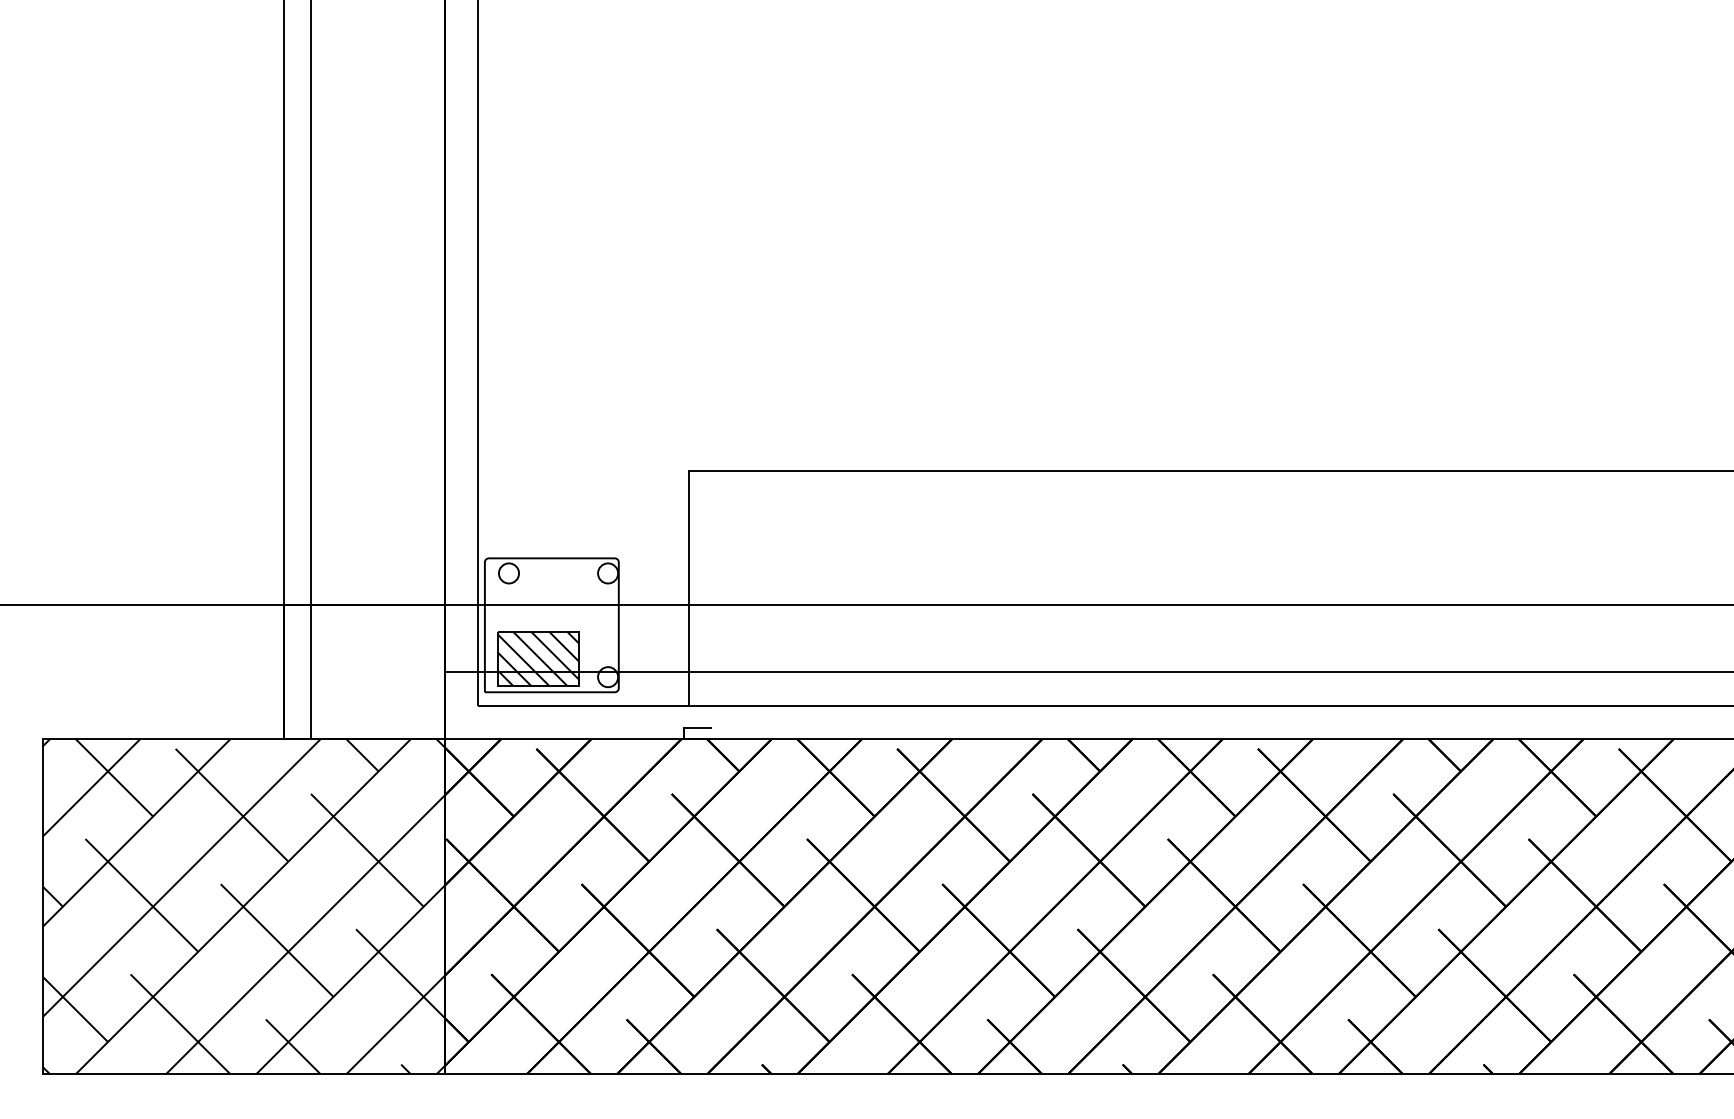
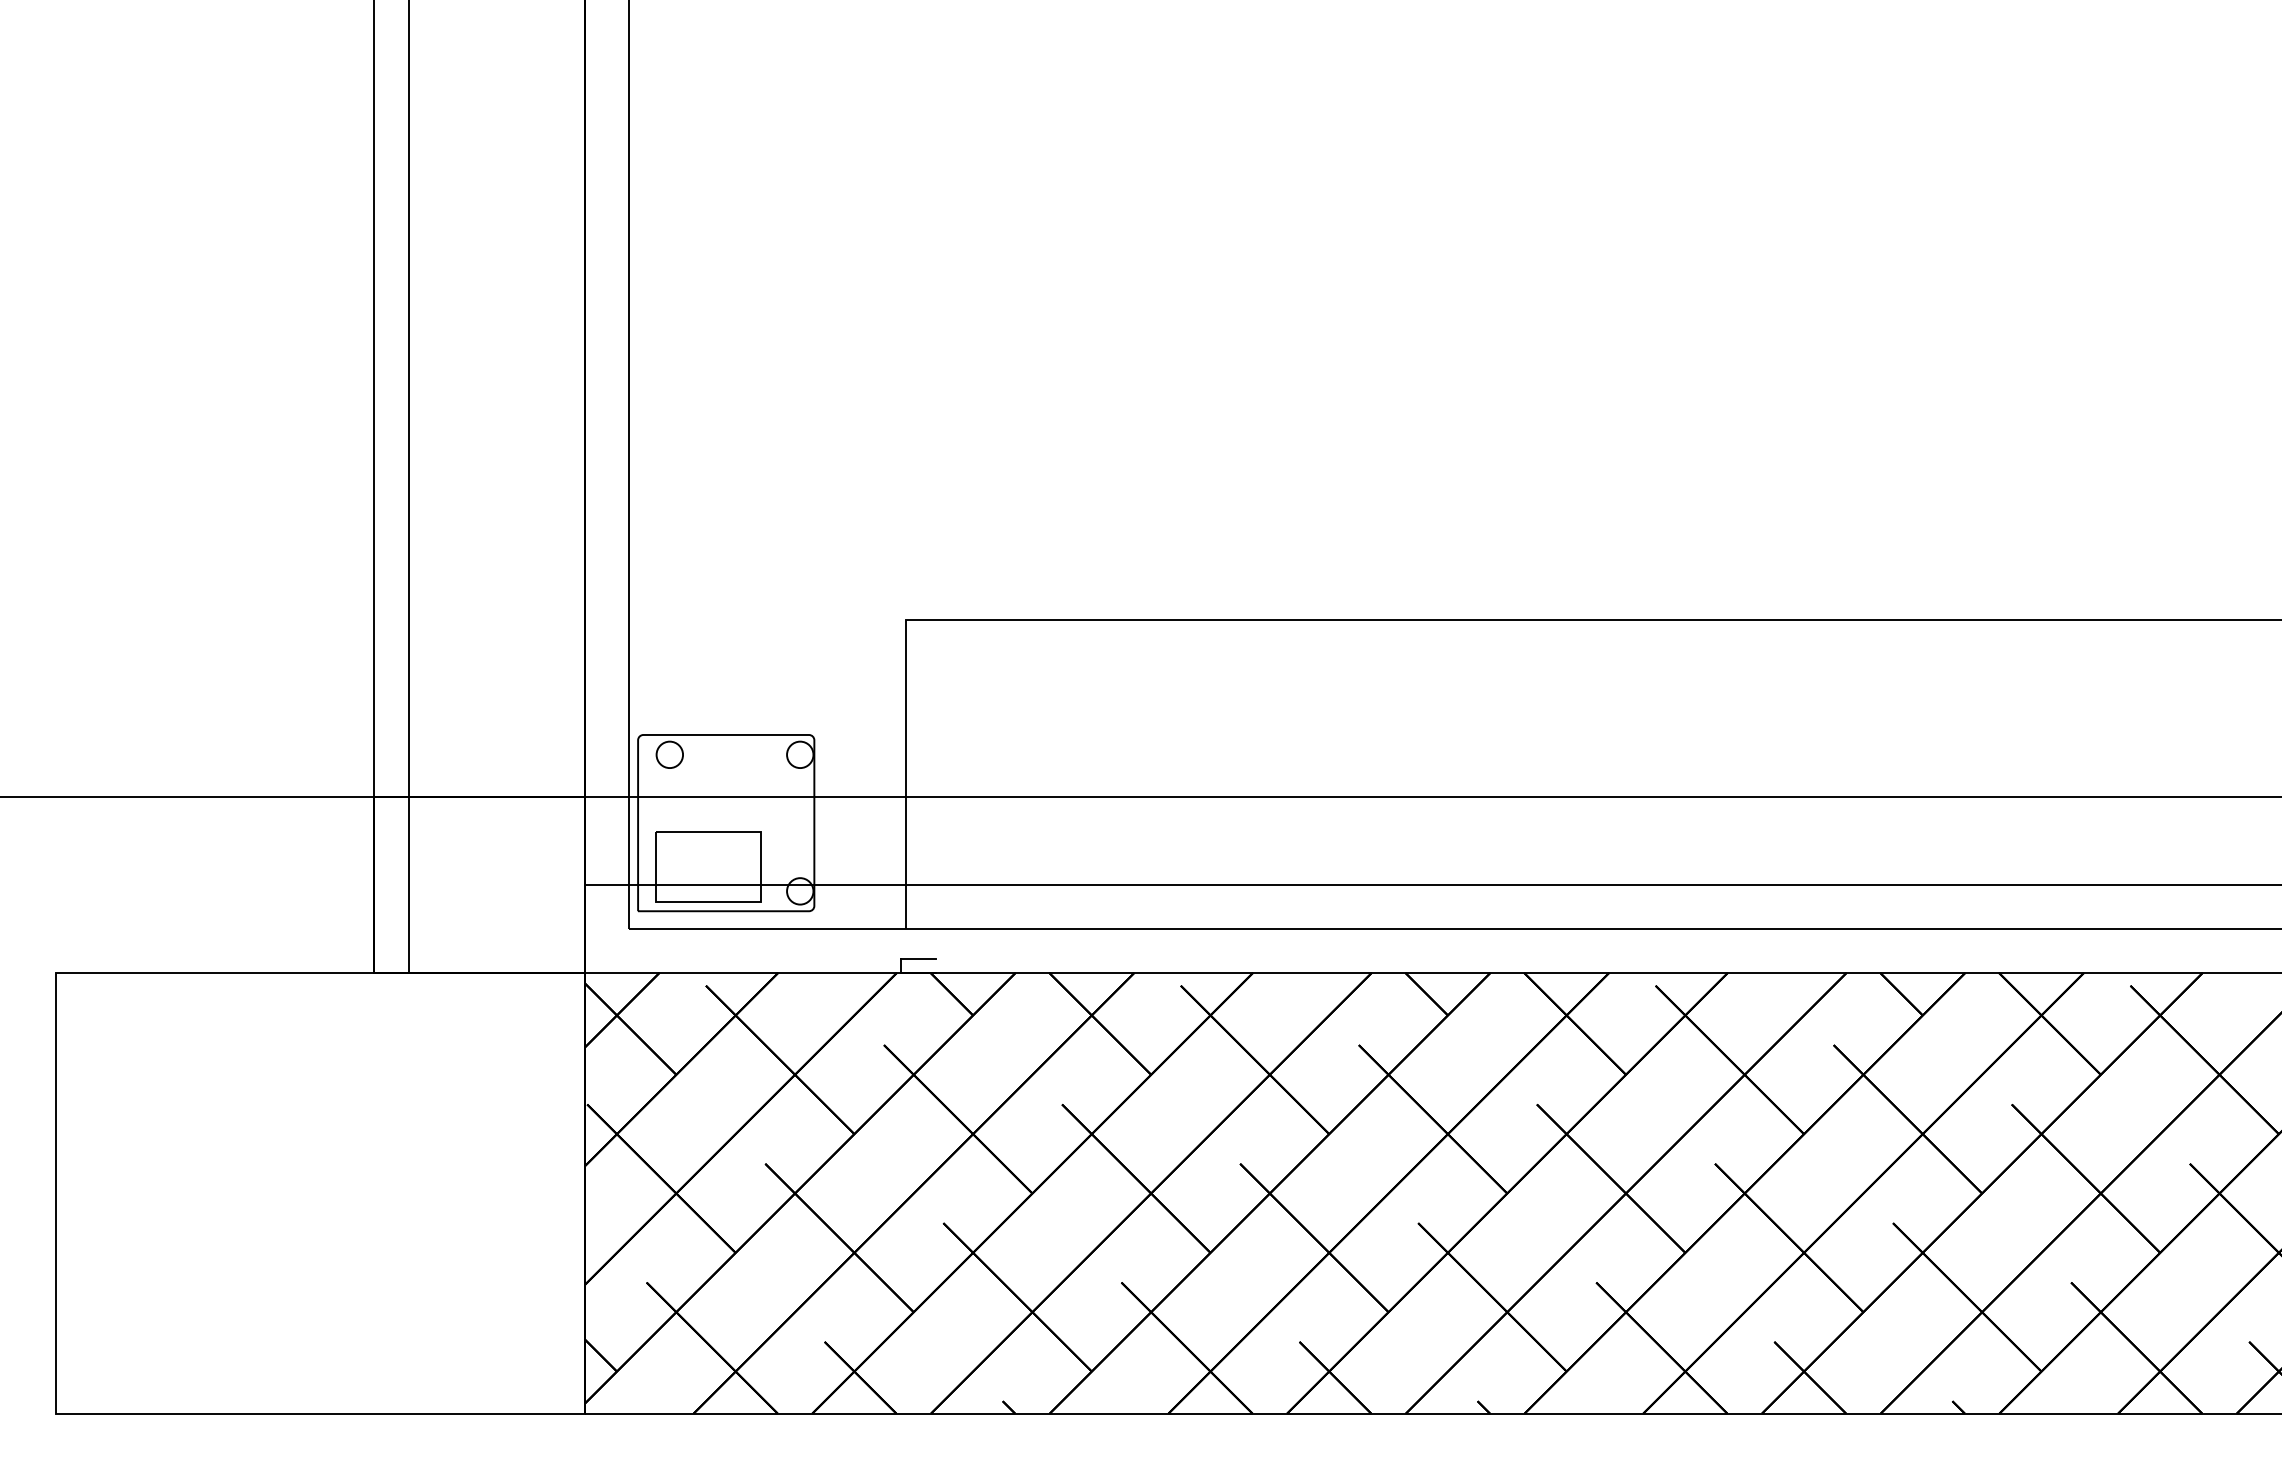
hatch: (538, 658) -> (708, 866), removed
hatch: (243, 905) -> (320, 1192), removed

